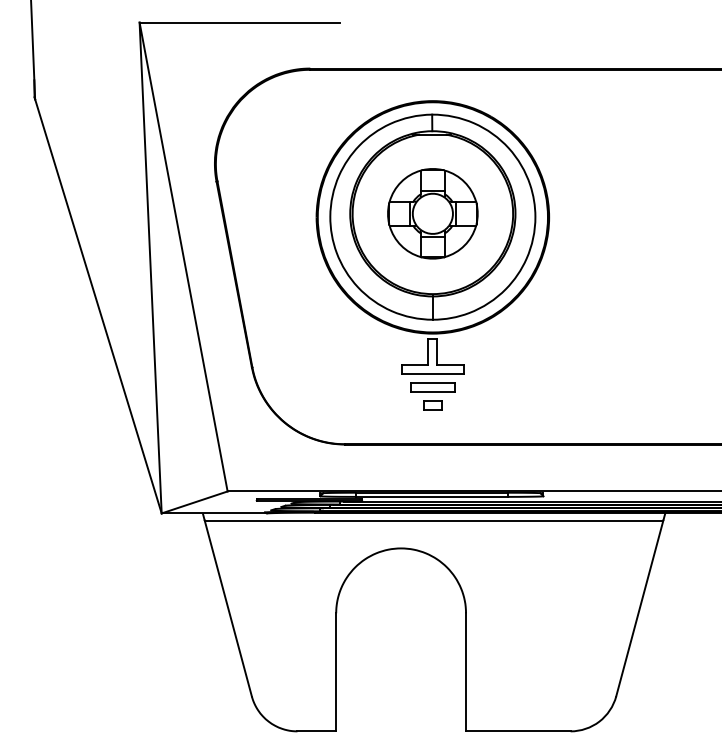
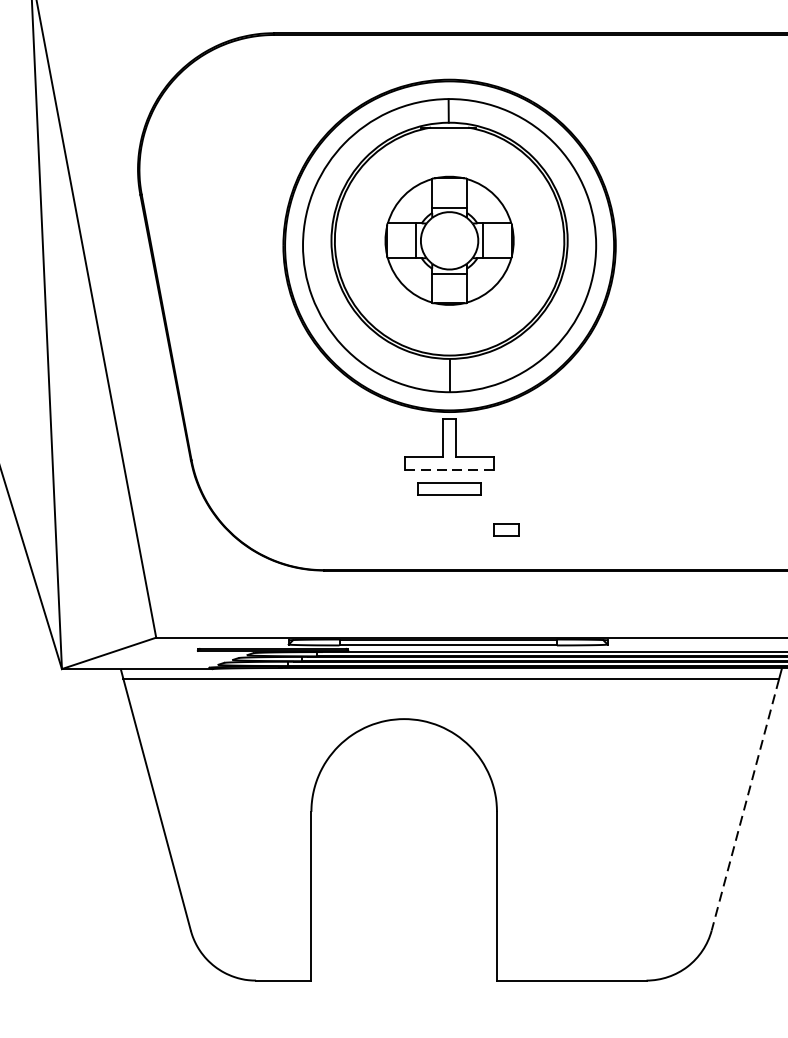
line: (432, 374) -> (449, 470), solid -> dashed
part: (432, 405) -> (506, 530), moved
line: (639, 608) -> (744, 804), solid -> dashed

